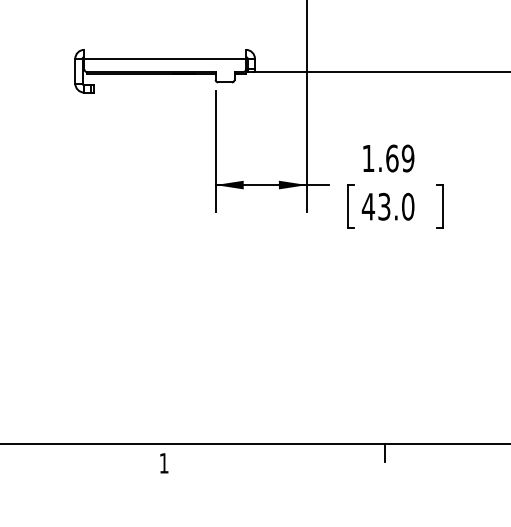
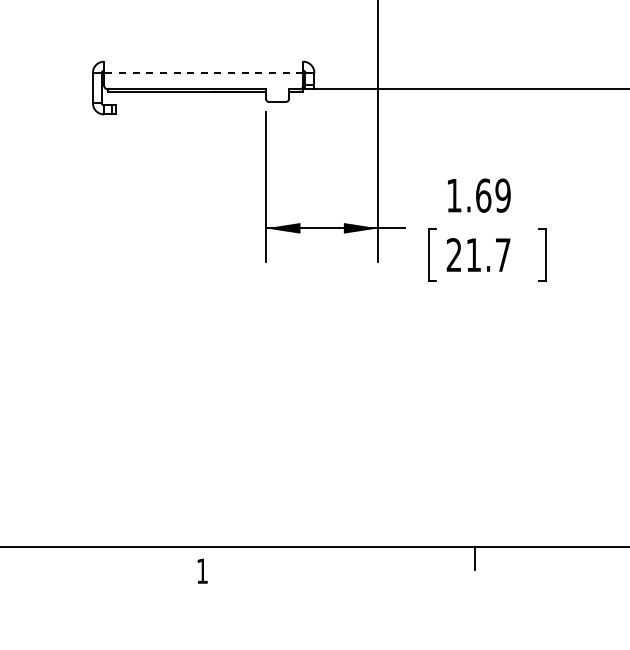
line: (165, 58) -> (203, 72), solid -> dashed
text: (388, 207) -> (478, 255), 43.0 -> 21.7

